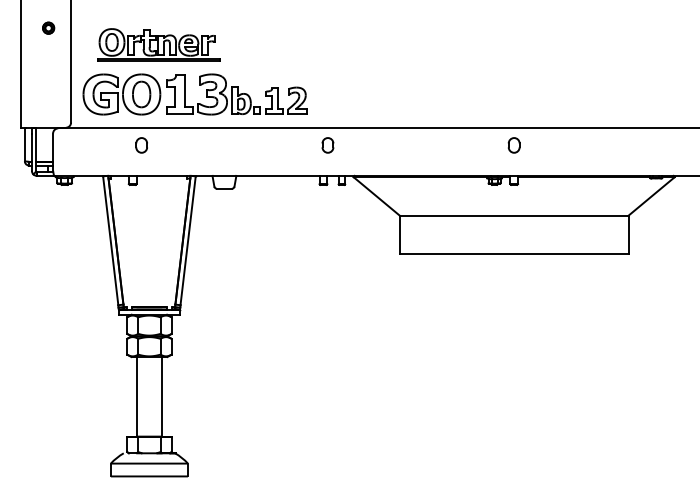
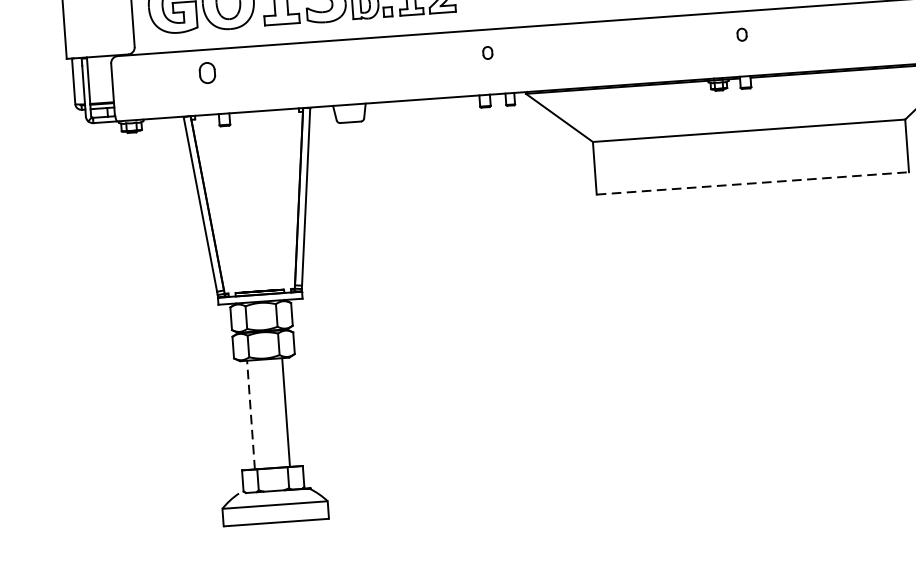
part: (141, 145) -> (207, 73), moved
part: (327, 145) -> (487, 53), size x0.6
part: (513, 145) -> (741, 34), size x0.6
line: (514, 254) -> (753, 183), solid -> dashed
line: (136, 396) -> (250, 414), solid -> dashed

